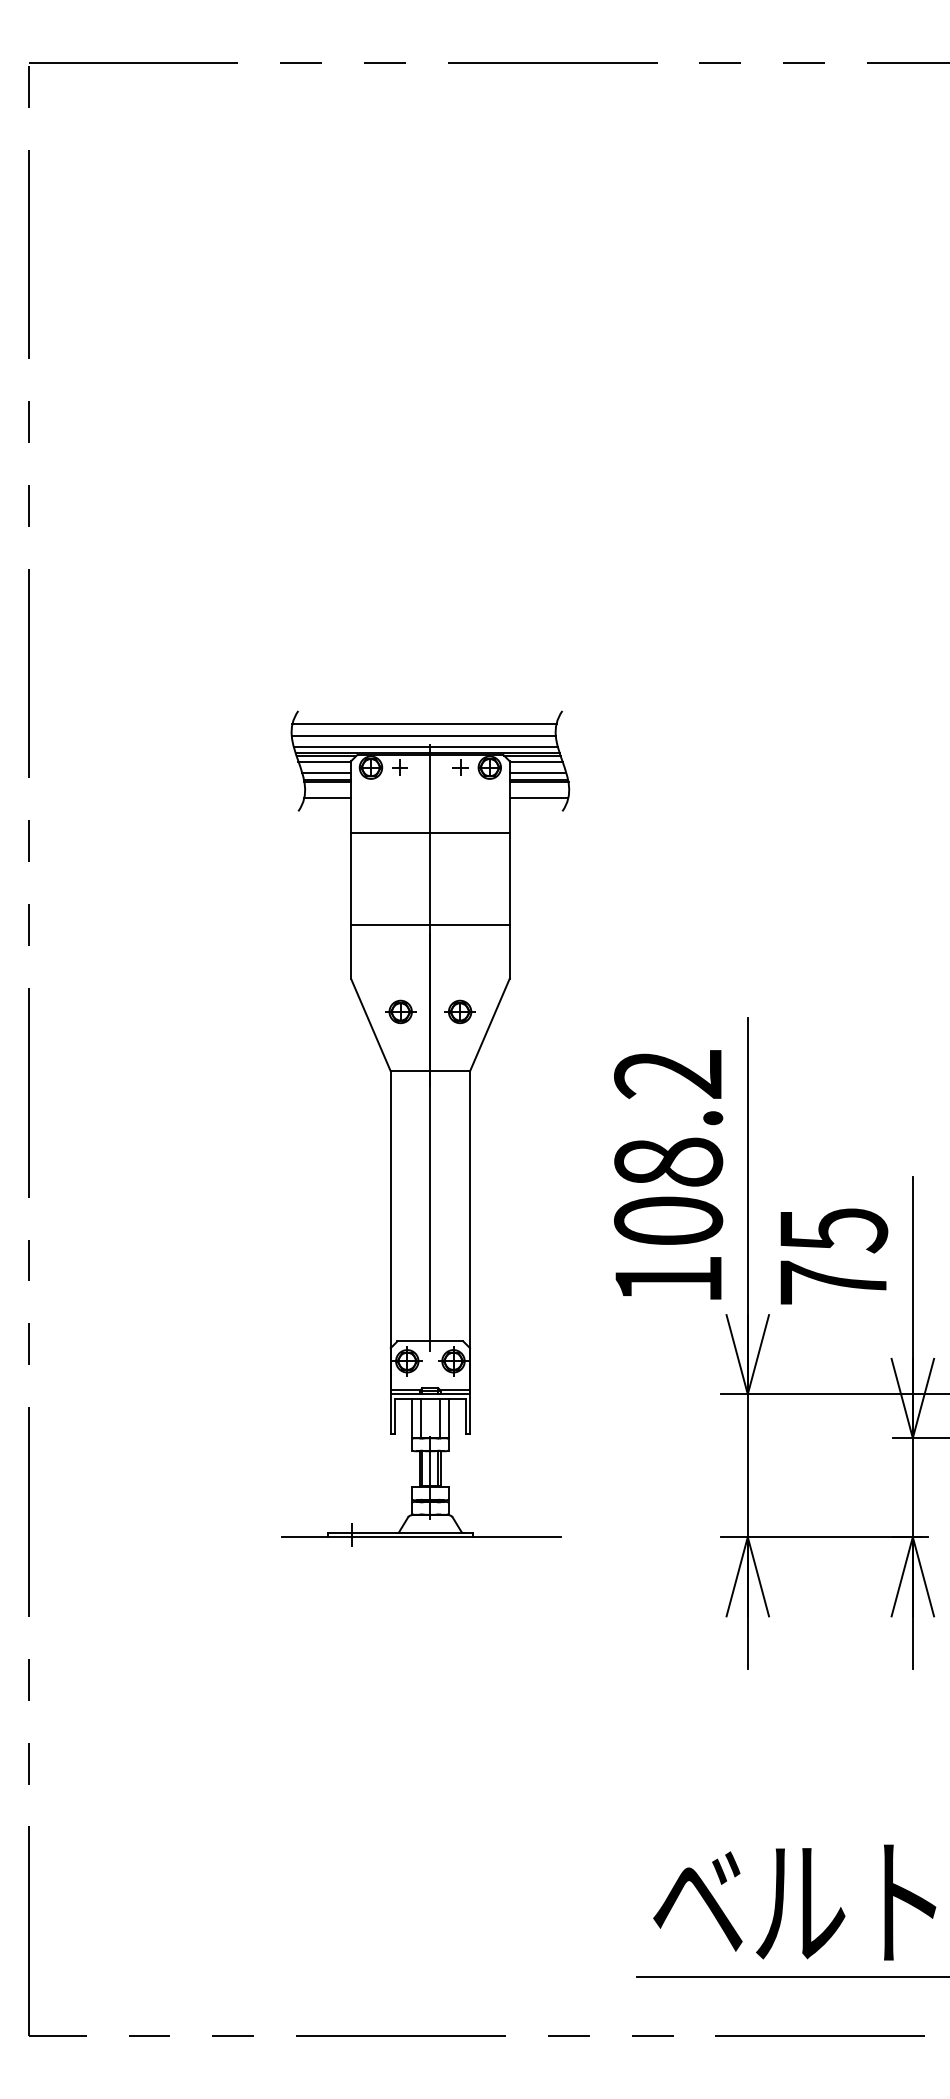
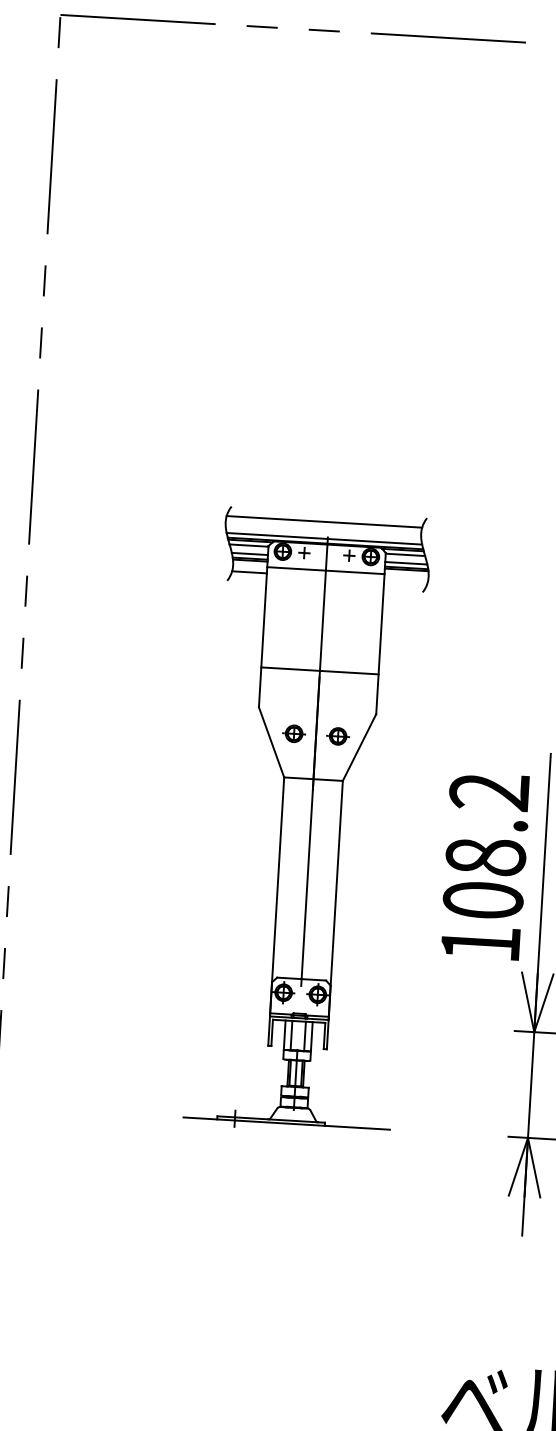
line: (423, 735) -> (323, 530), removed
line: (538, 798) -> (405, 581), removed
line: (430, 832) -> (325, 570), moved

